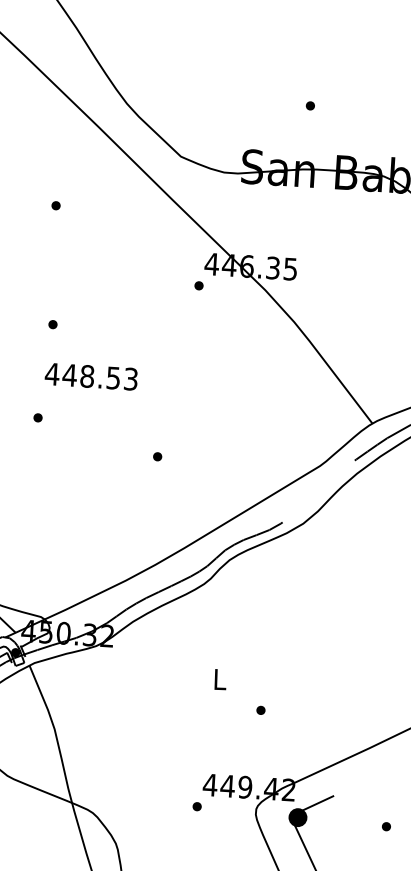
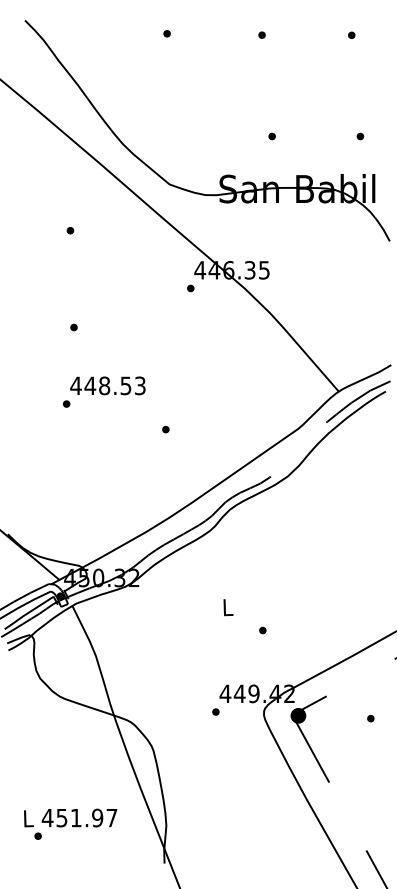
text: (90, 376) -> (107, 385), moved

